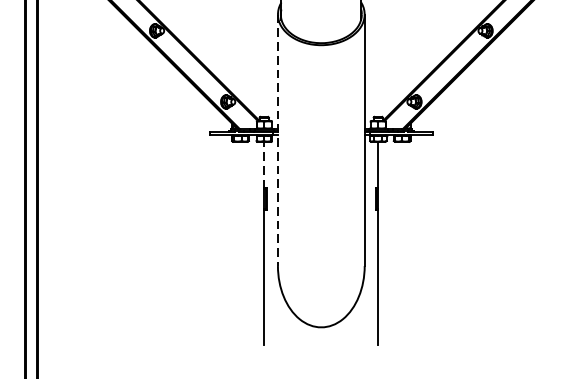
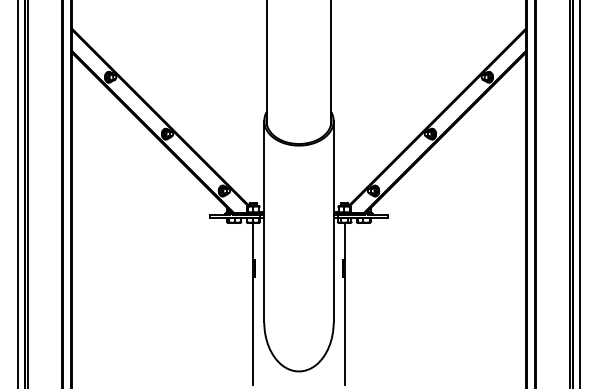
line: (278, 140) -> (264, 221), dashed -> solid
line: (264, 164) -> (253, 241), dashed -> solid

